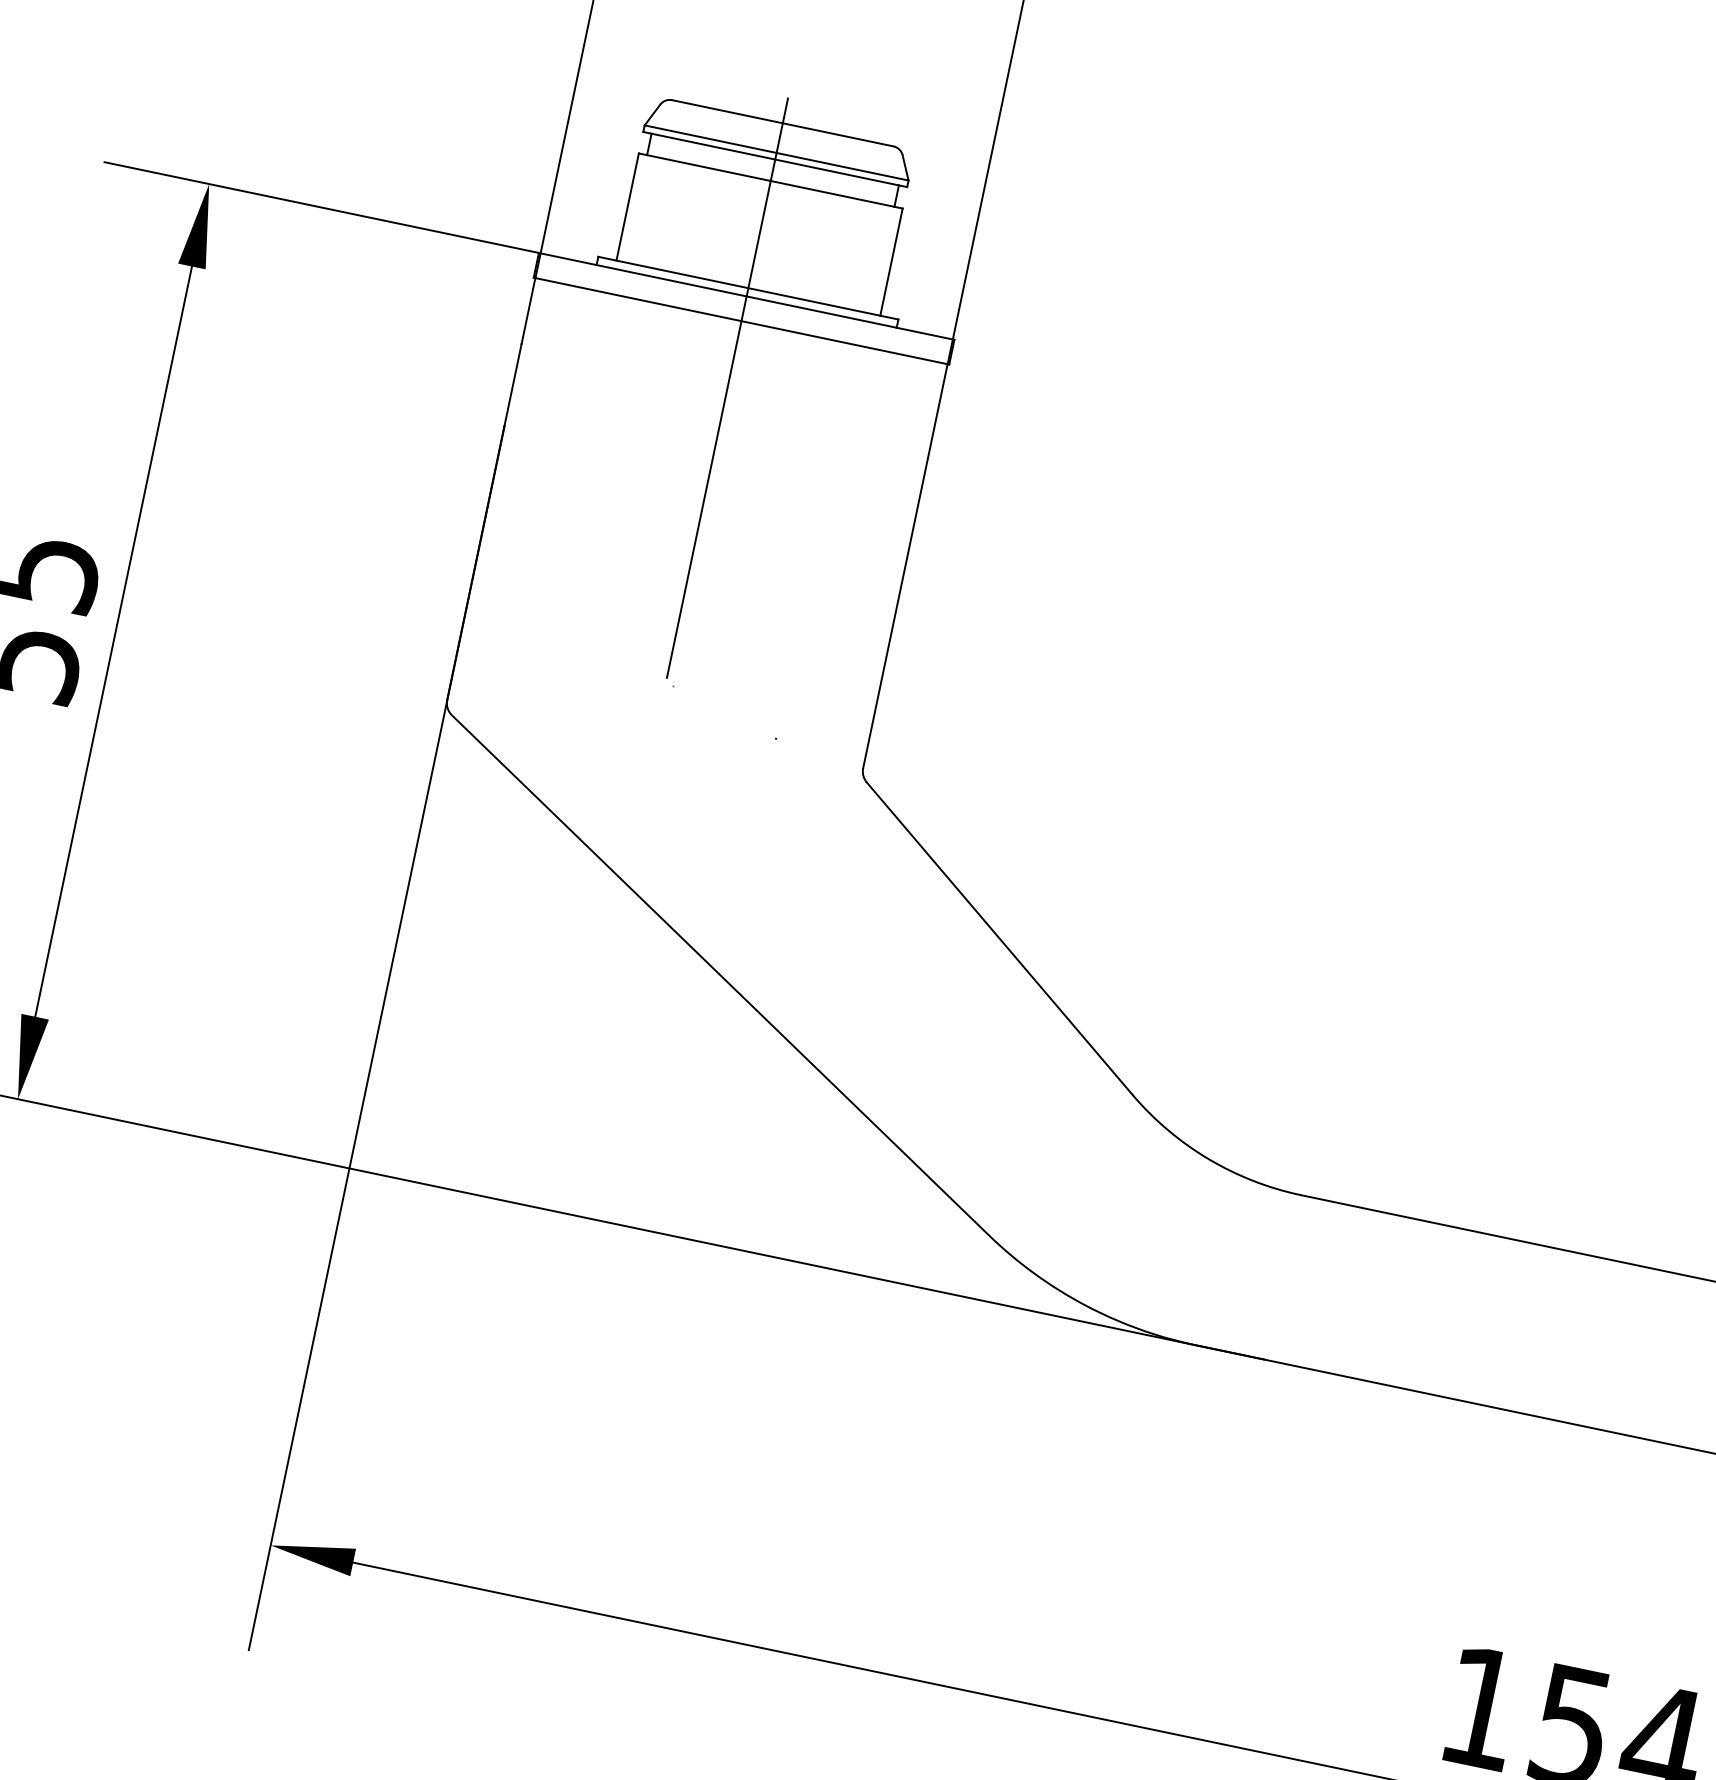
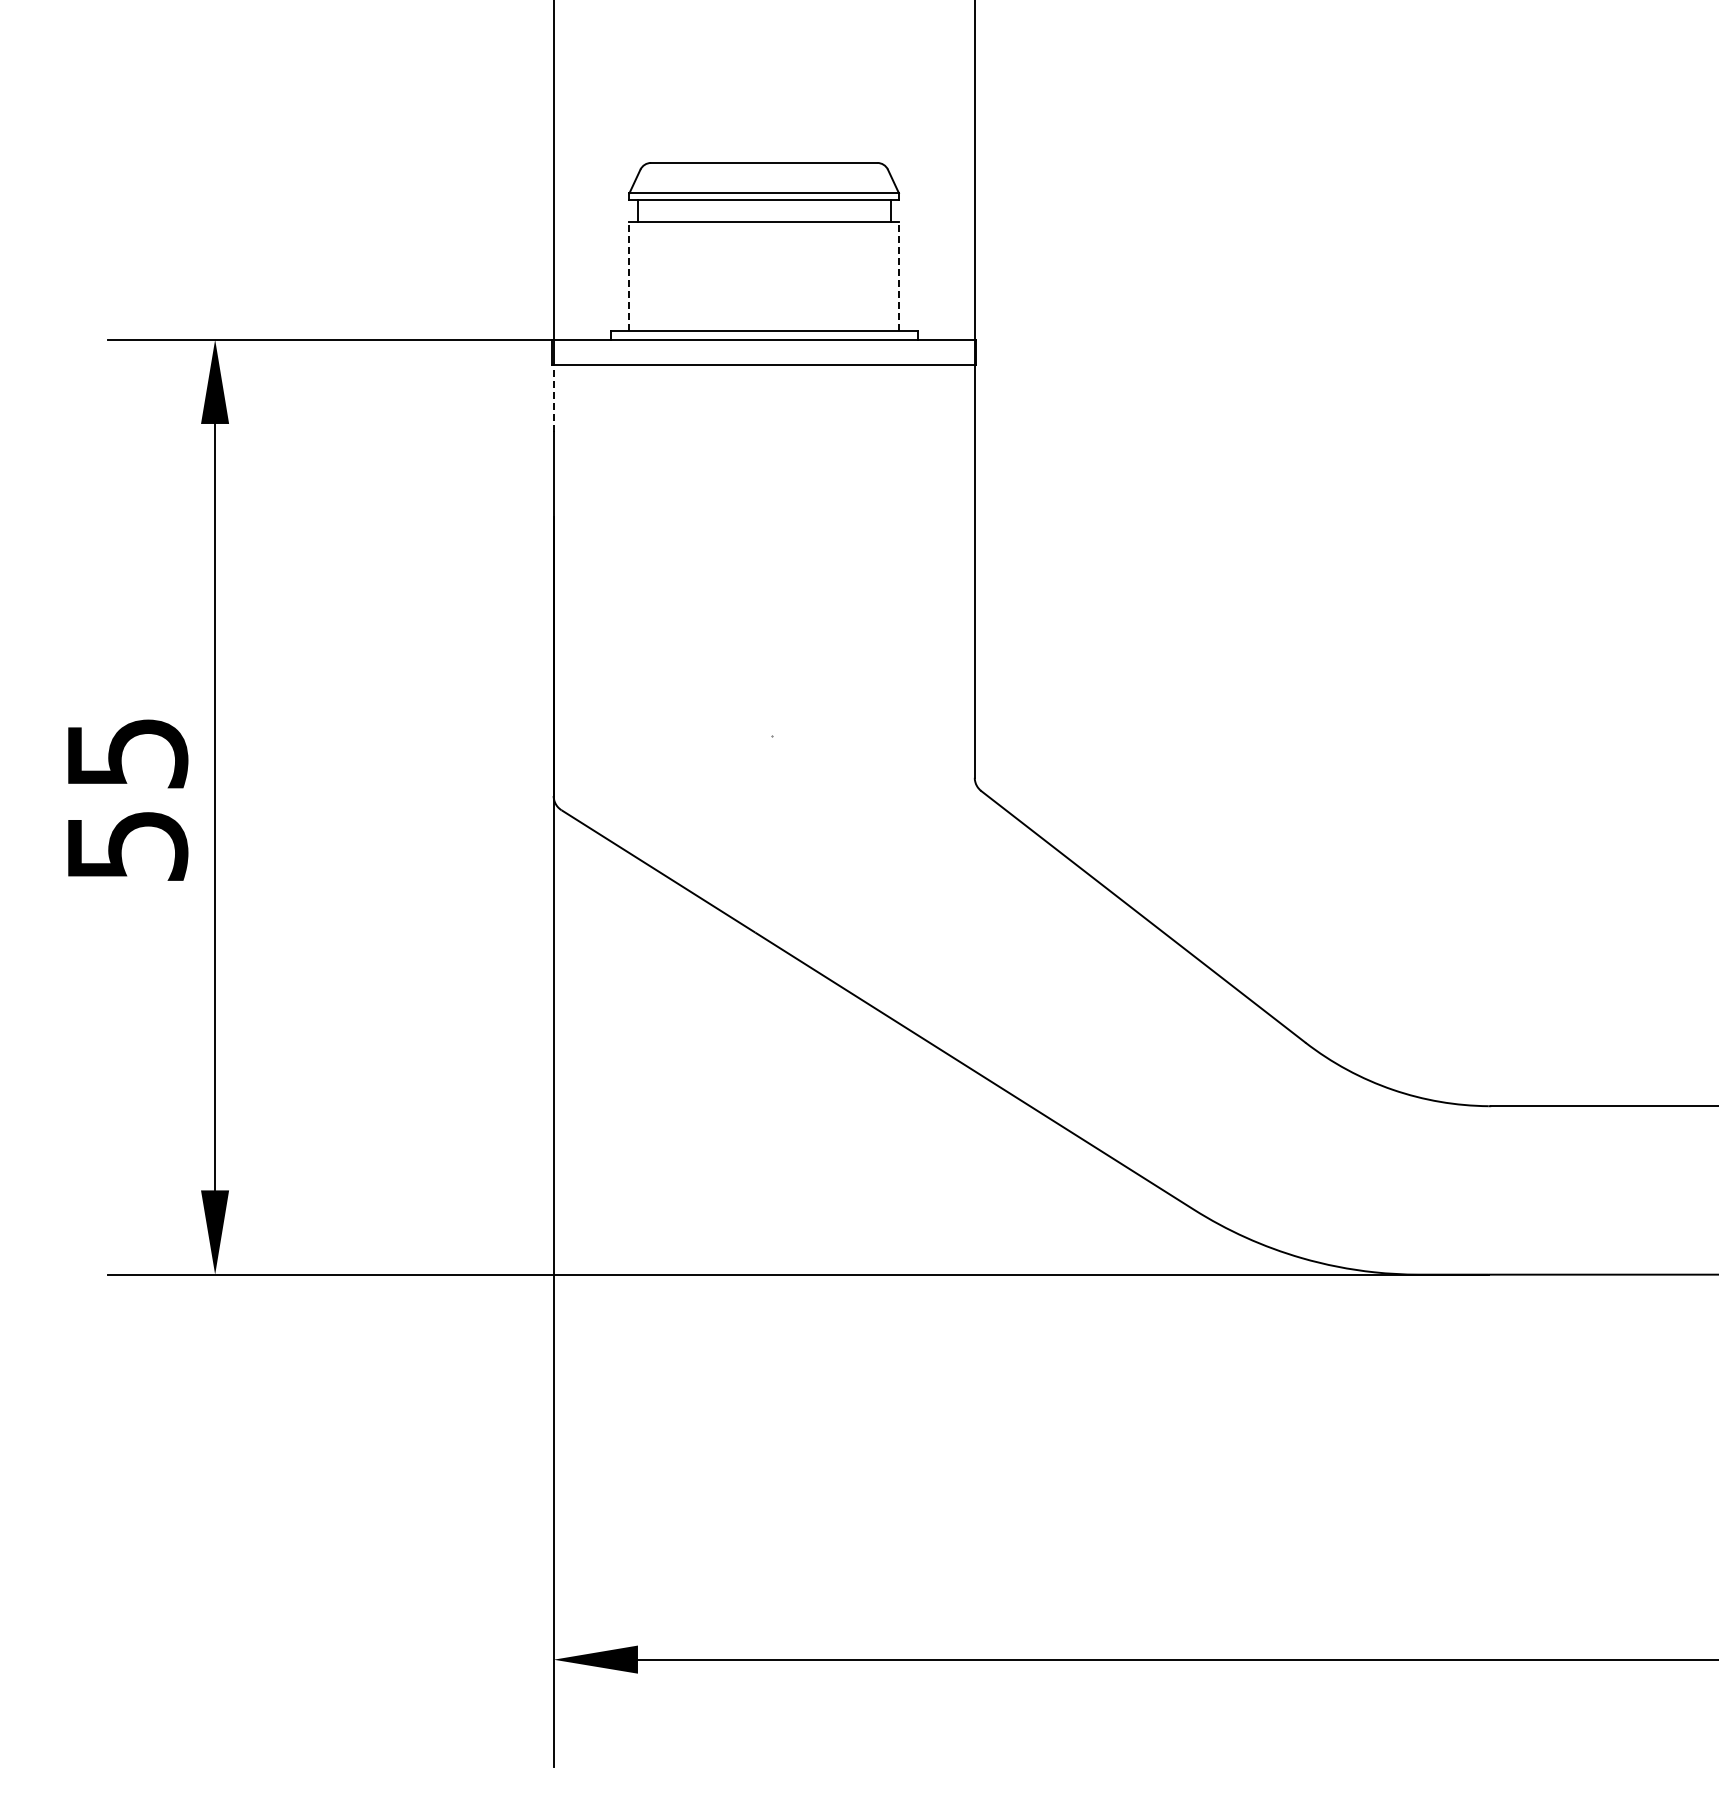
line: (627, 206) -> (629, 276), solid -> dashed
line: (891, 261) -> (898, 276), solid -> dashed
line: (528, 310) -> (553, 398), solid -> dashed
line: (727, 388) -> (764, 433), removed

